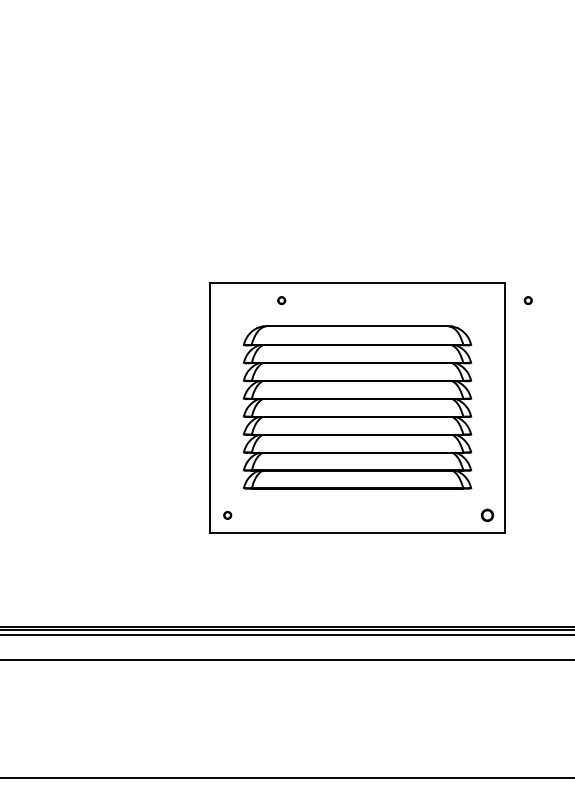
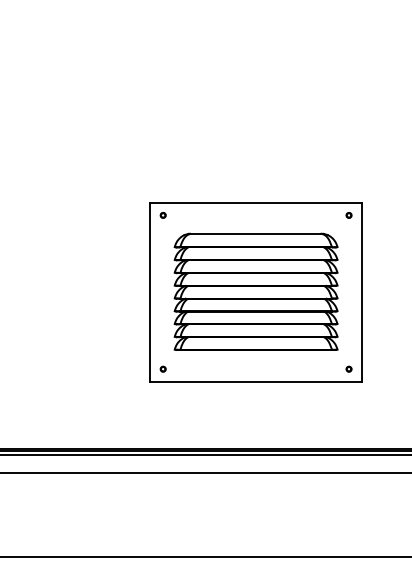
part: (281, 300) -> (163, 215), moved
part: (527, 300) -> (348, 215), moved
part: (486, 515) -> (348, 369), size x0.62

